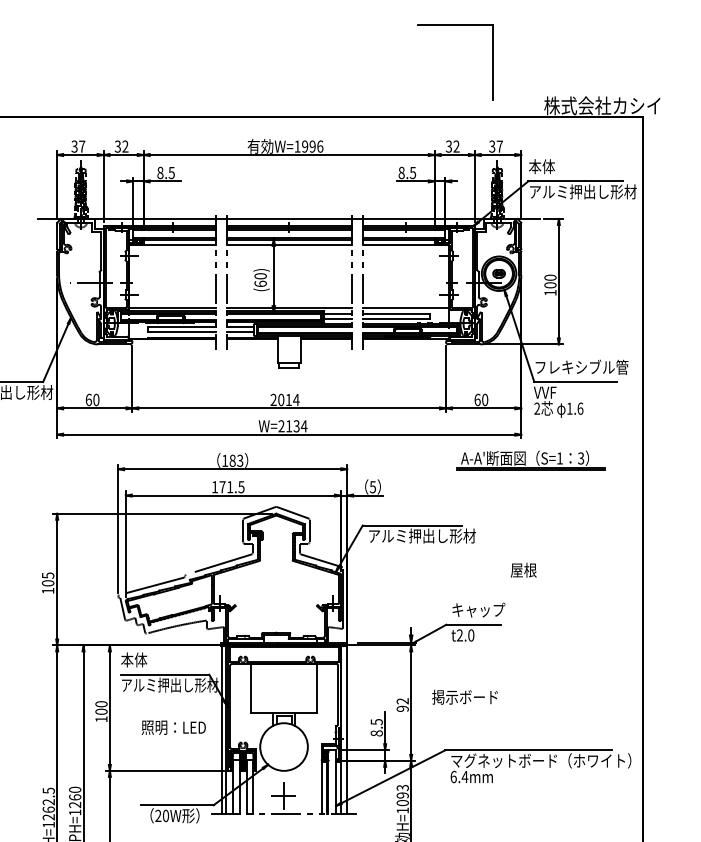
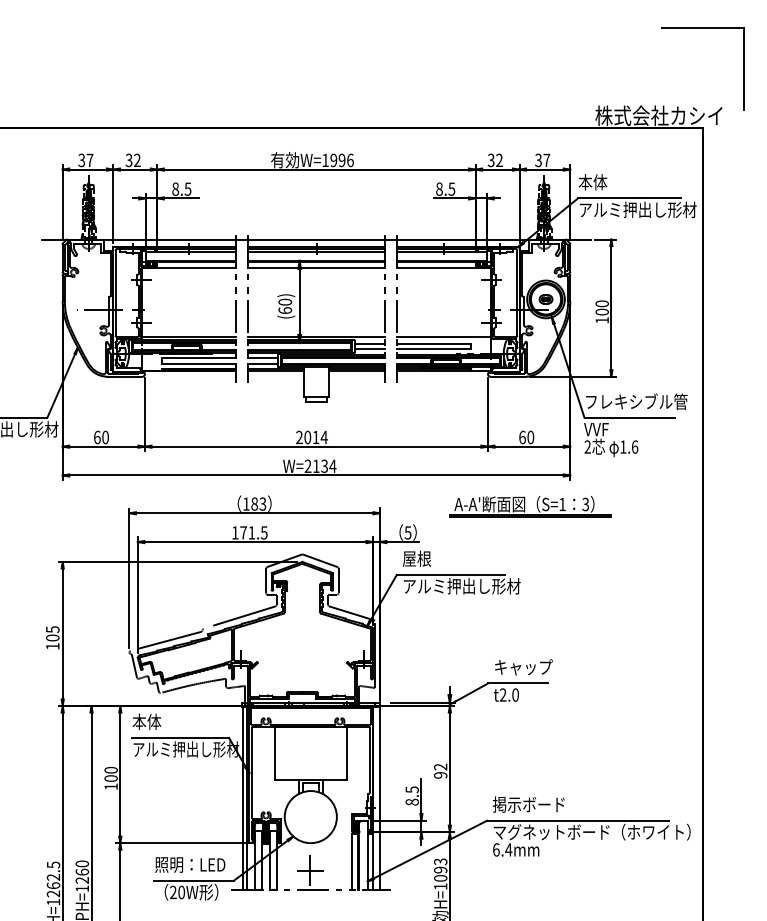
part: (454, 26) -> (702, 28), moved
part: (530, 460) -> (530, 506), moved
text: (523, 570) -> (416, 558), moved
text: (464, 697) -> (528, 804), moved
text: (174, 727) -> (190, 864), moved

